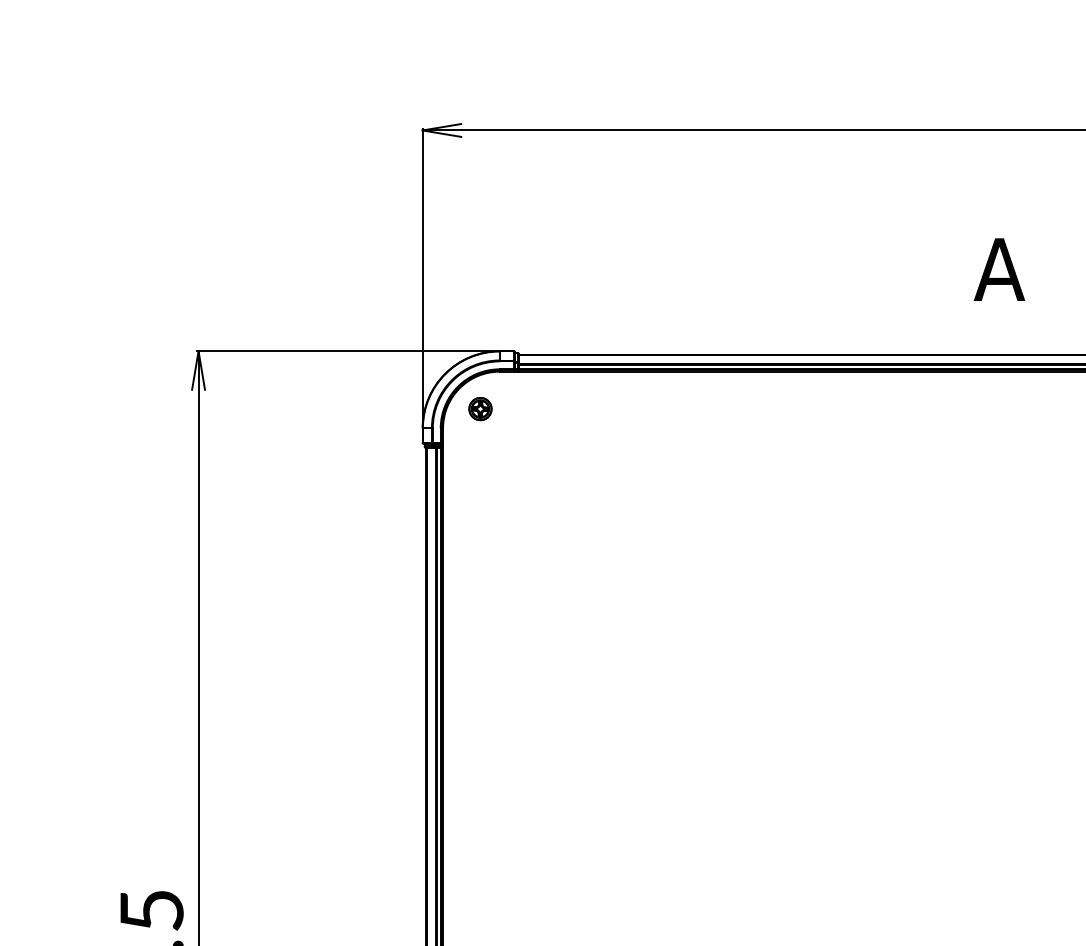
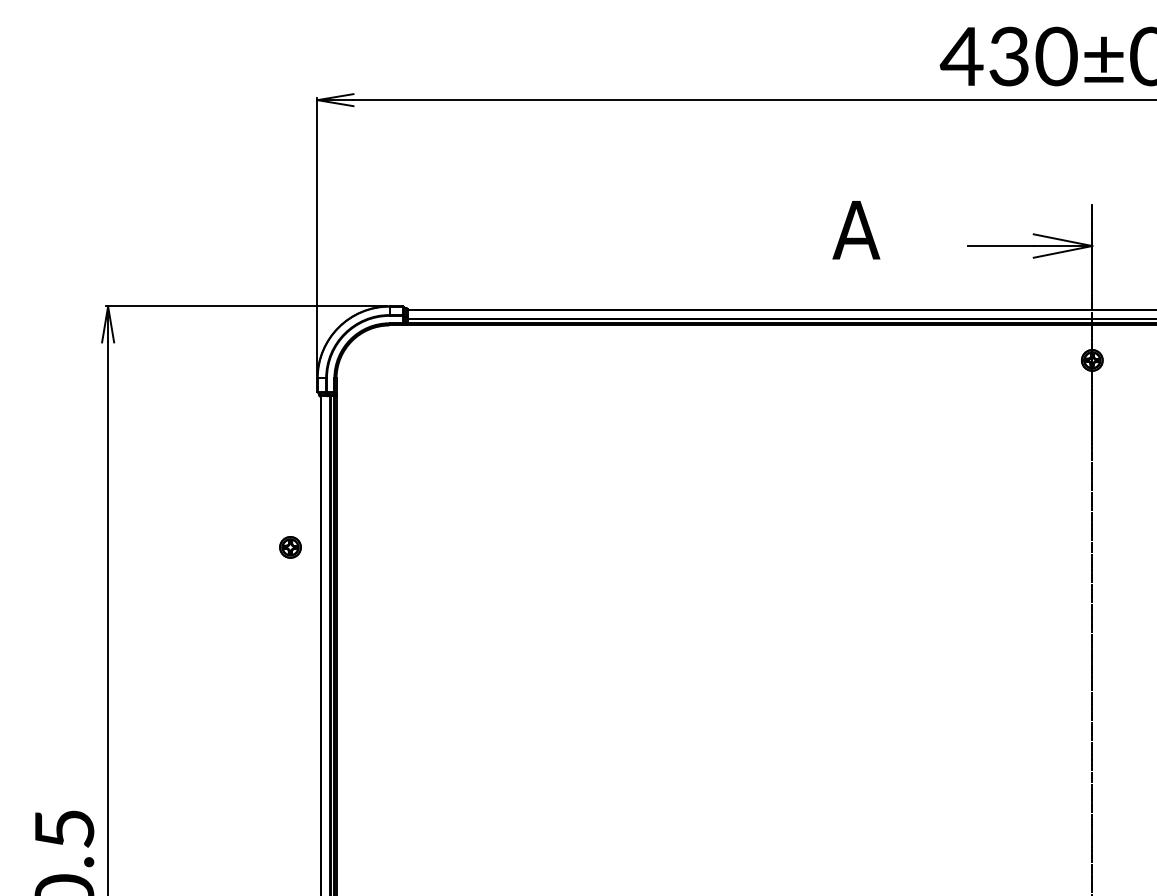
part: (480, 409) -> (290, 547), moved

